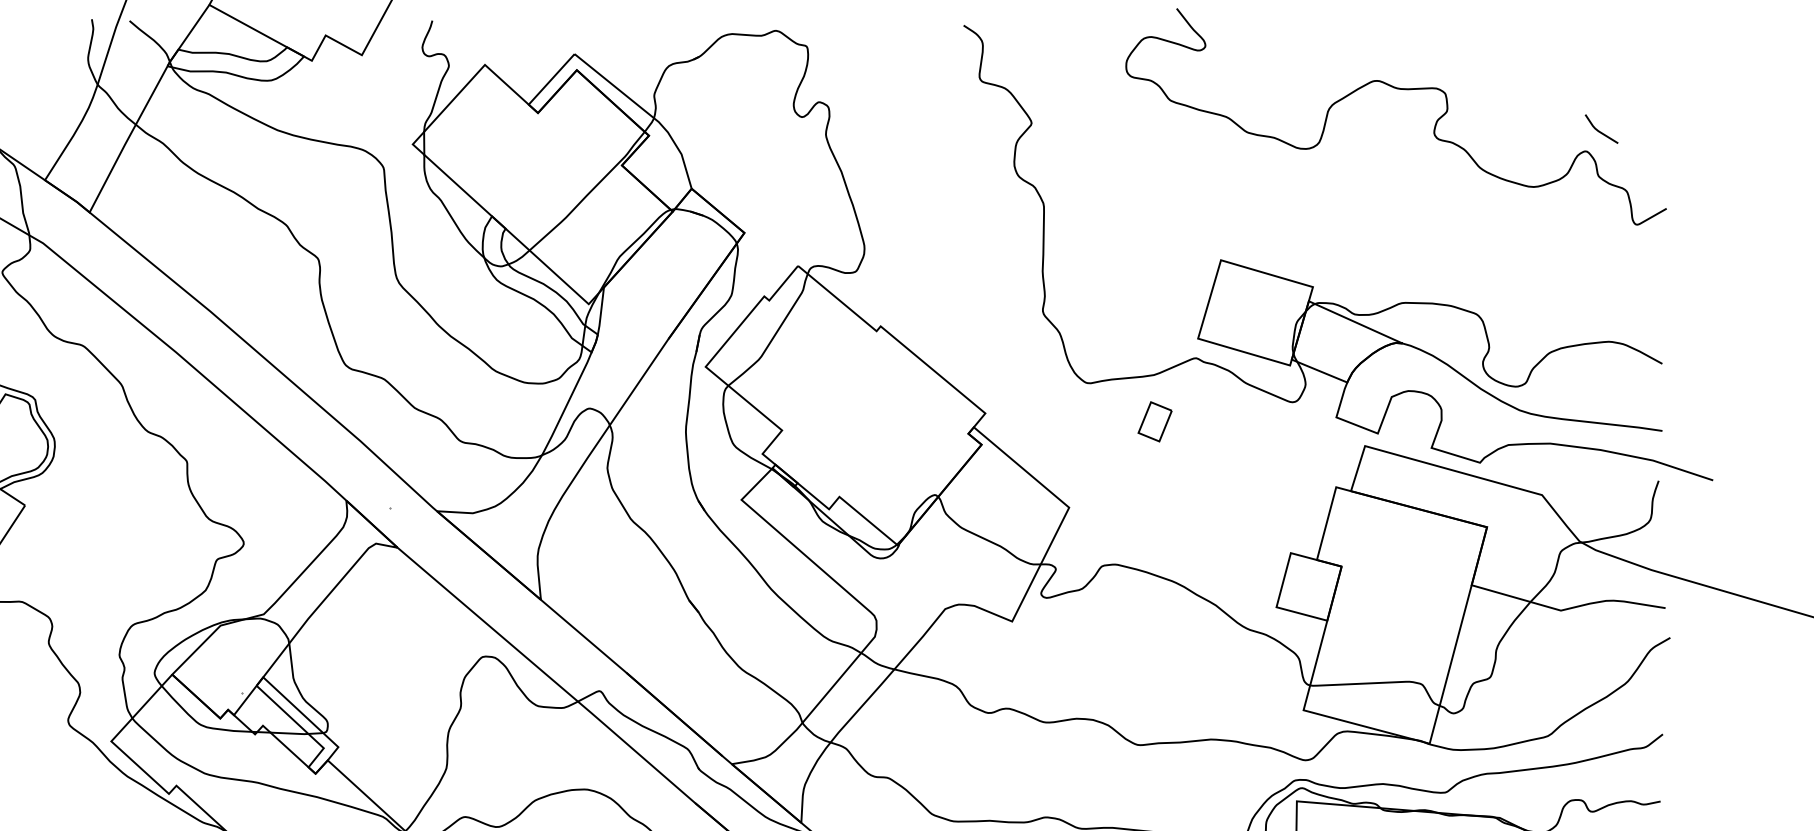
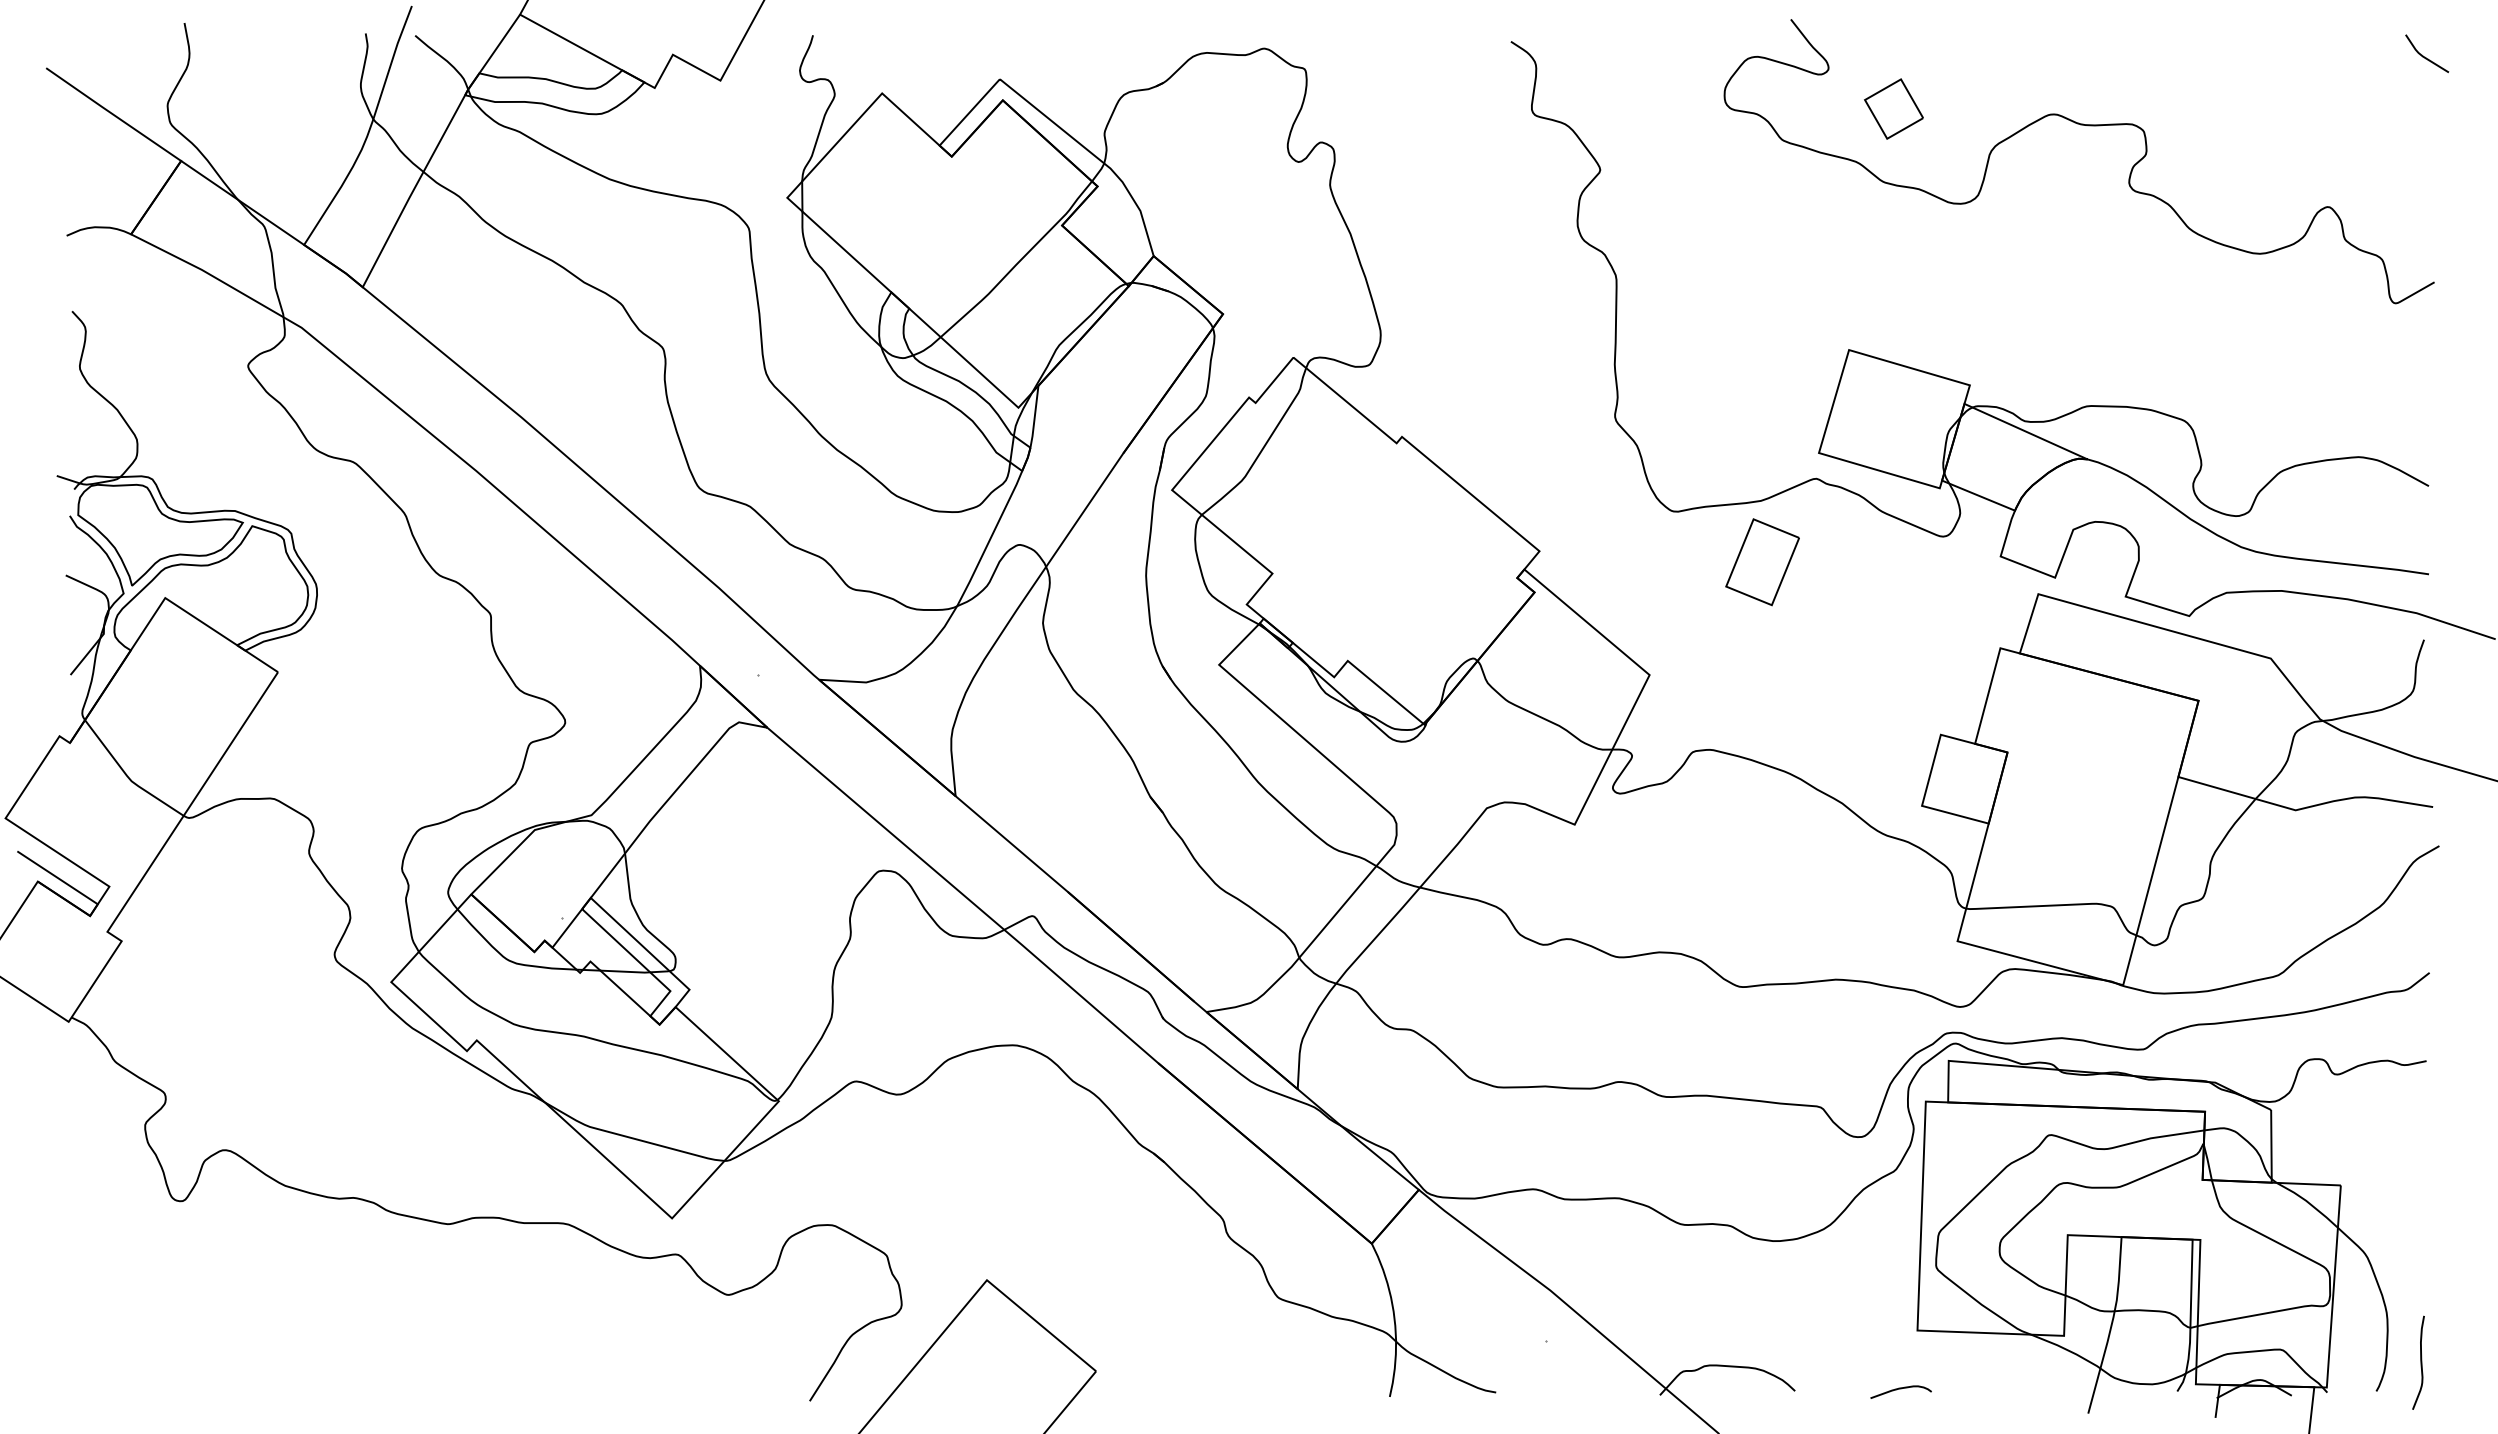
part: (1254, 76) -> (1893, 108), added
line: (1601, 131) -> (2426, 57), moved
part: (1155, 421) -> (1762, 562), size x1.67

